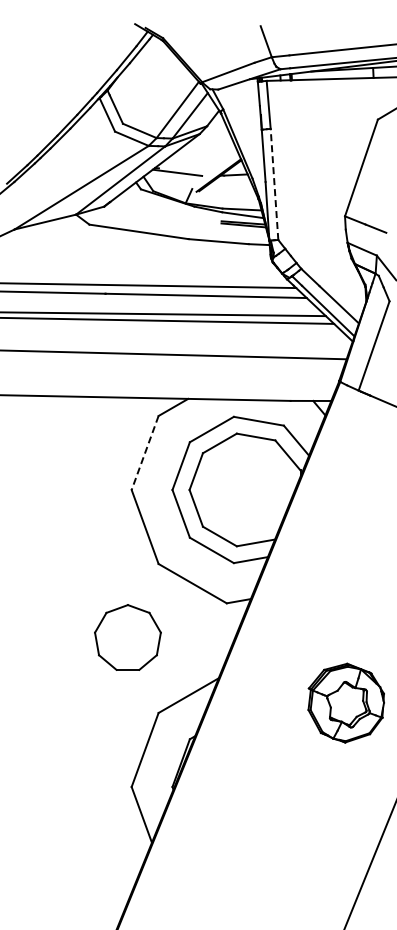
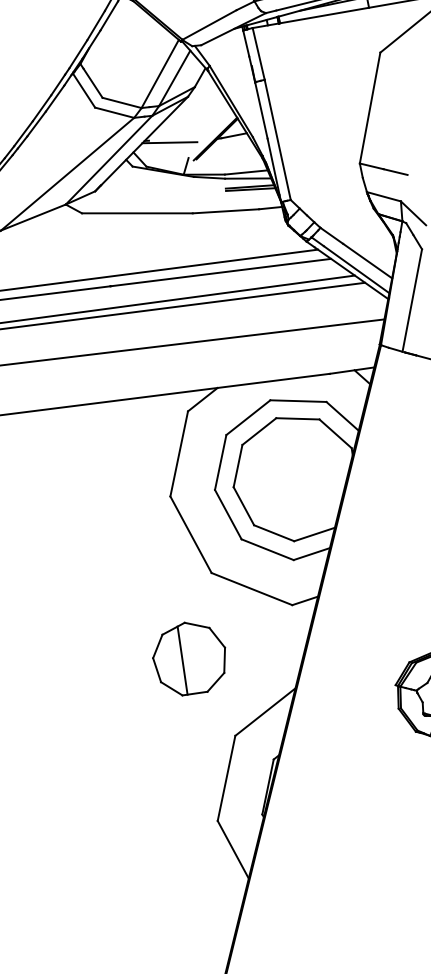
line: (274, 184) -> (277, 139), dashed -> solid
line: (144, 453) -> (178, 454), dashed -> solid
line: (121, 638) -> (182, 660), added

